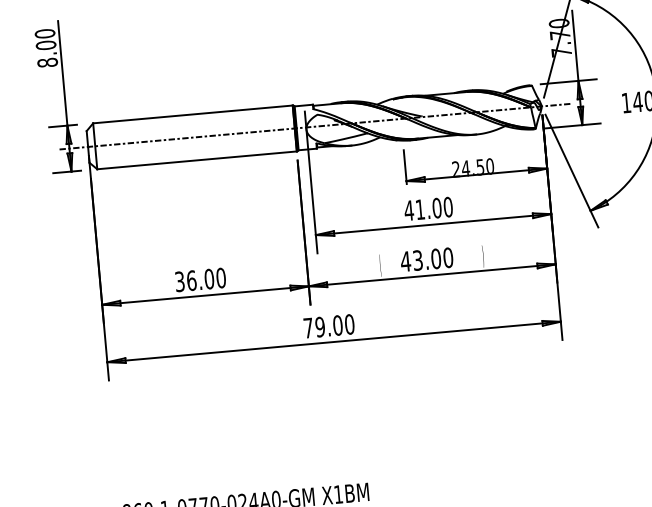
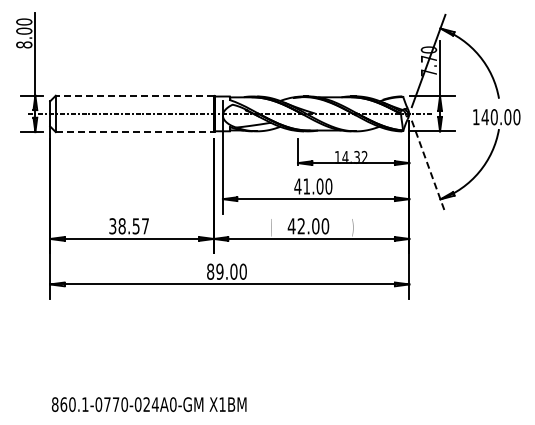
line: (192, 114) -> (134, 95), solid -> dashed
line: (197, 160) -> (135, 132), solid -> dashed
text: (473, 165) -> (351, 155), 24.50 -> 14.32
line: (571, 171) -> (428, 167), solid -> dashed
text: (416, 260) -> (300, 226), 43.00 -> 42.00
text: (206, 279) -> (133, 226), 36.00 -> 38.57
text: (308, 327) -> (210, 271), 79.00 -> 89.00

